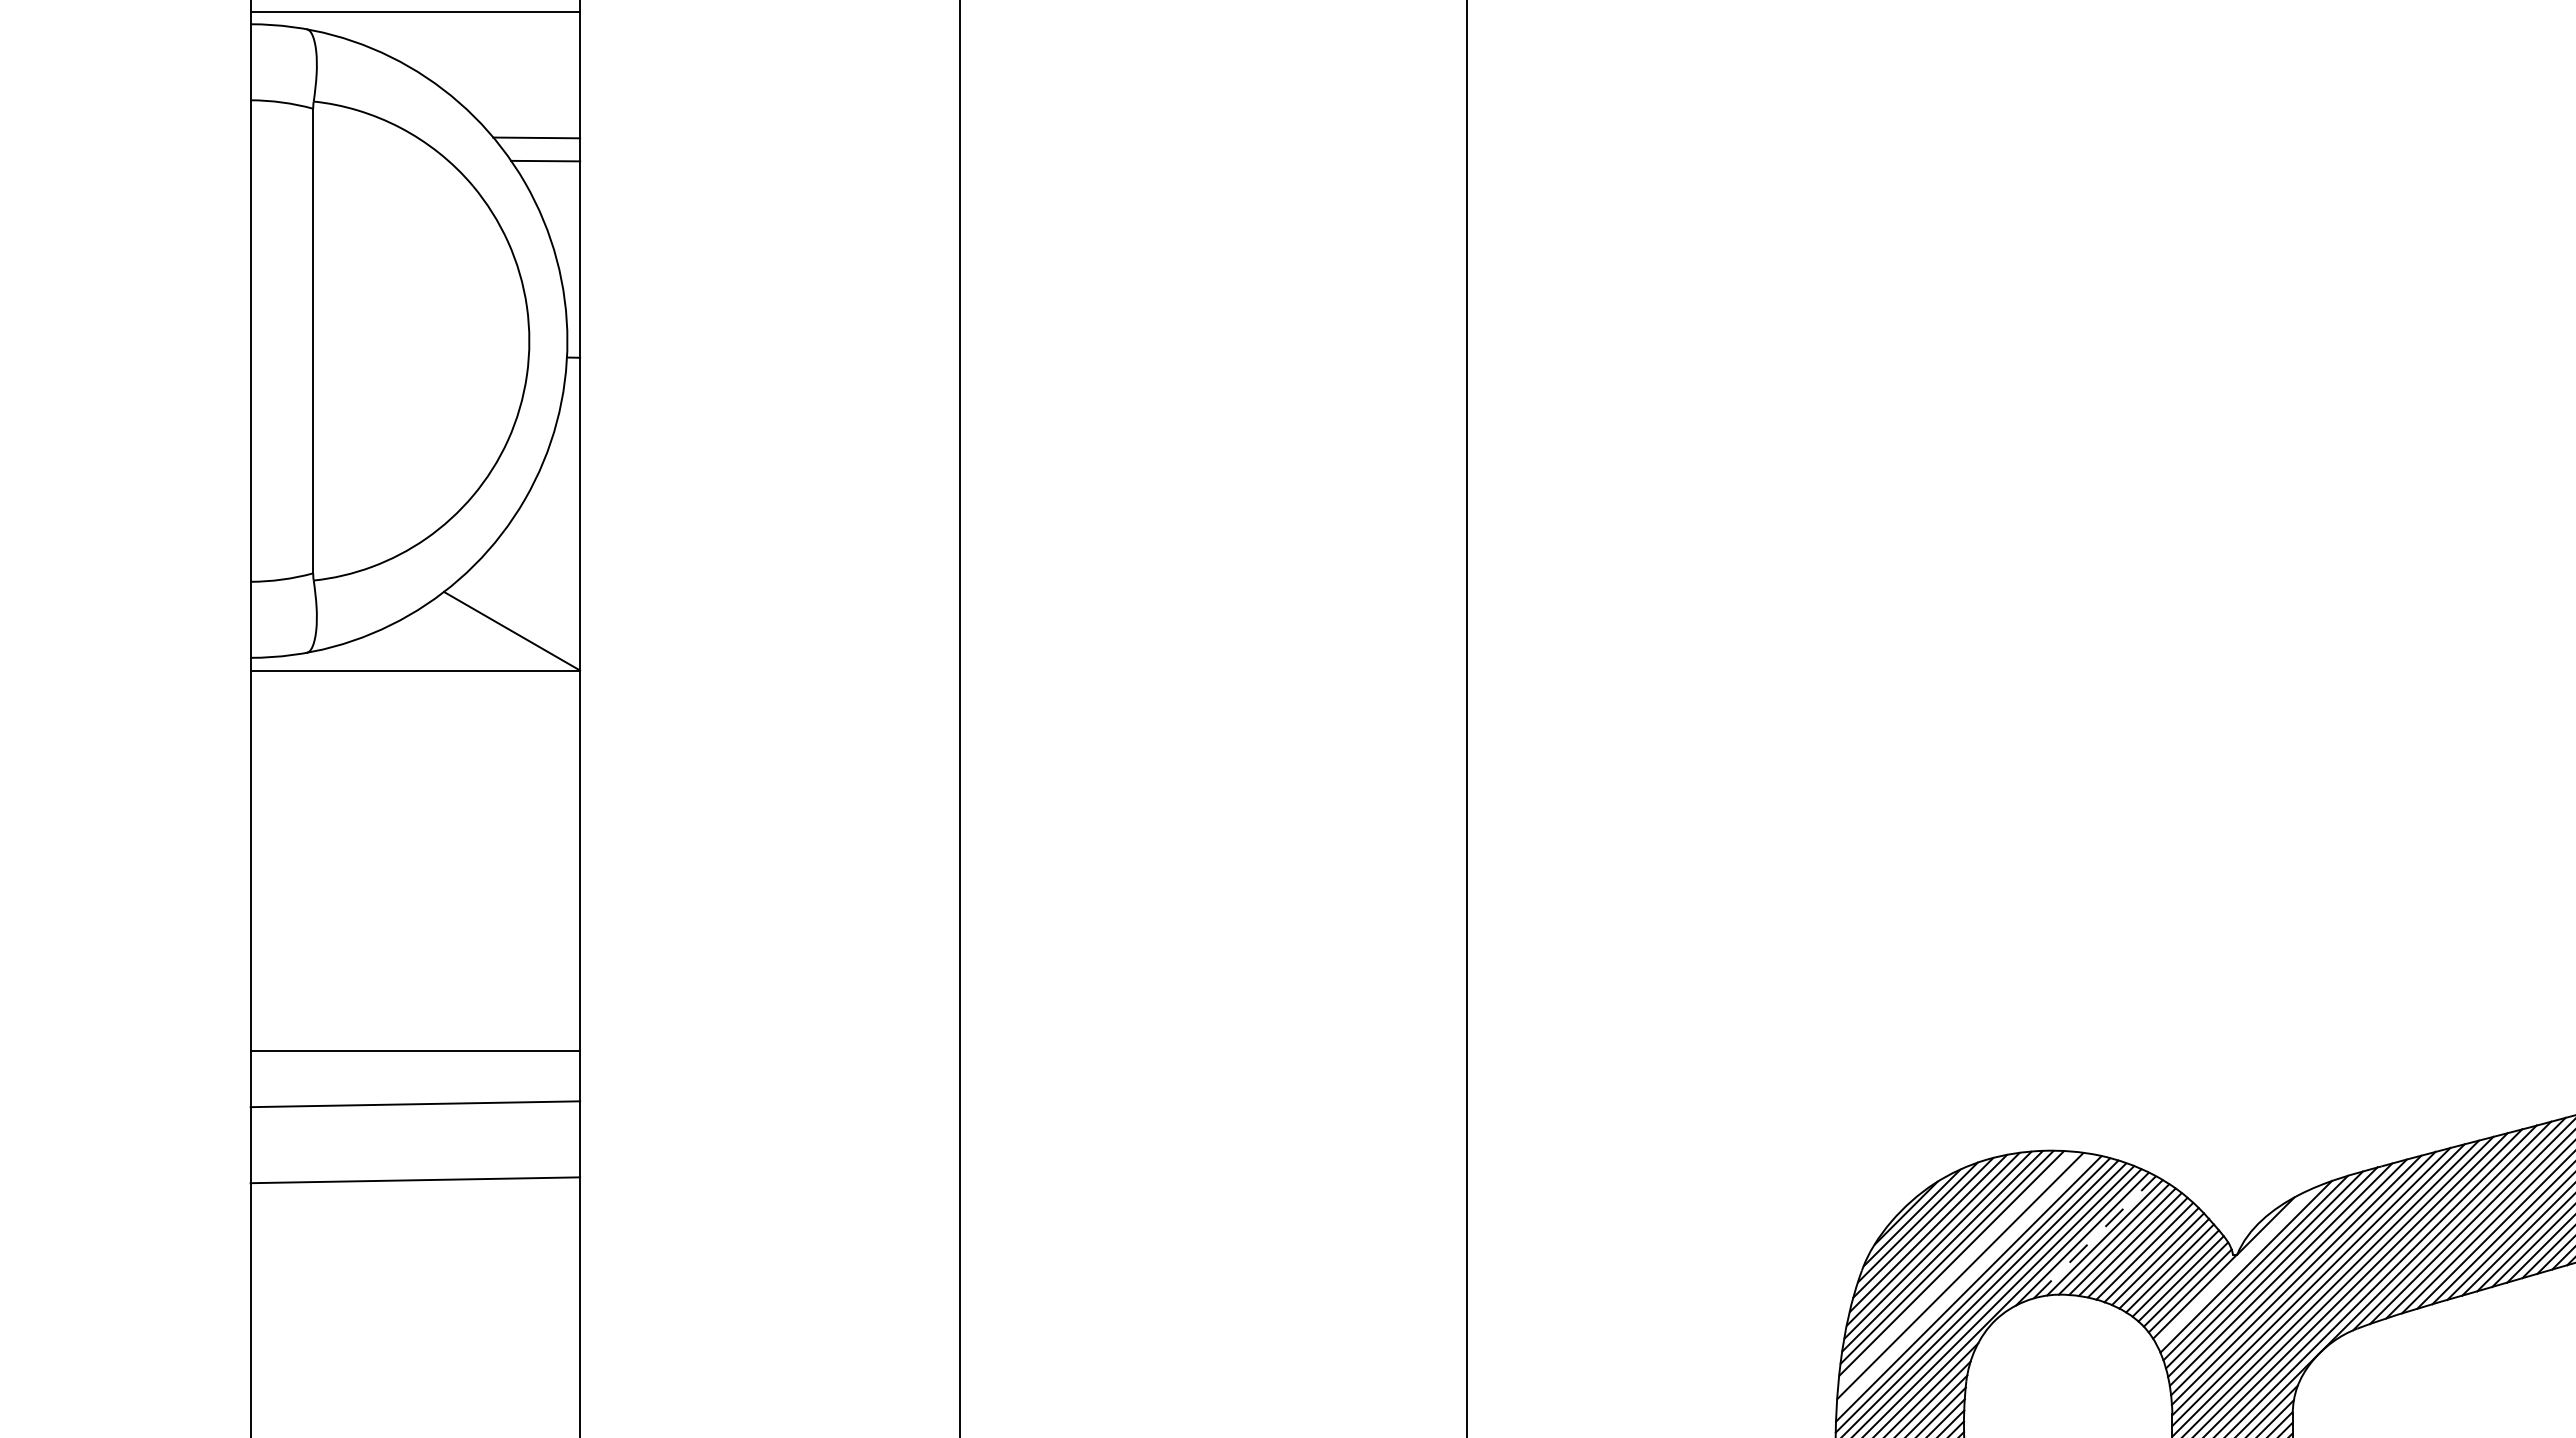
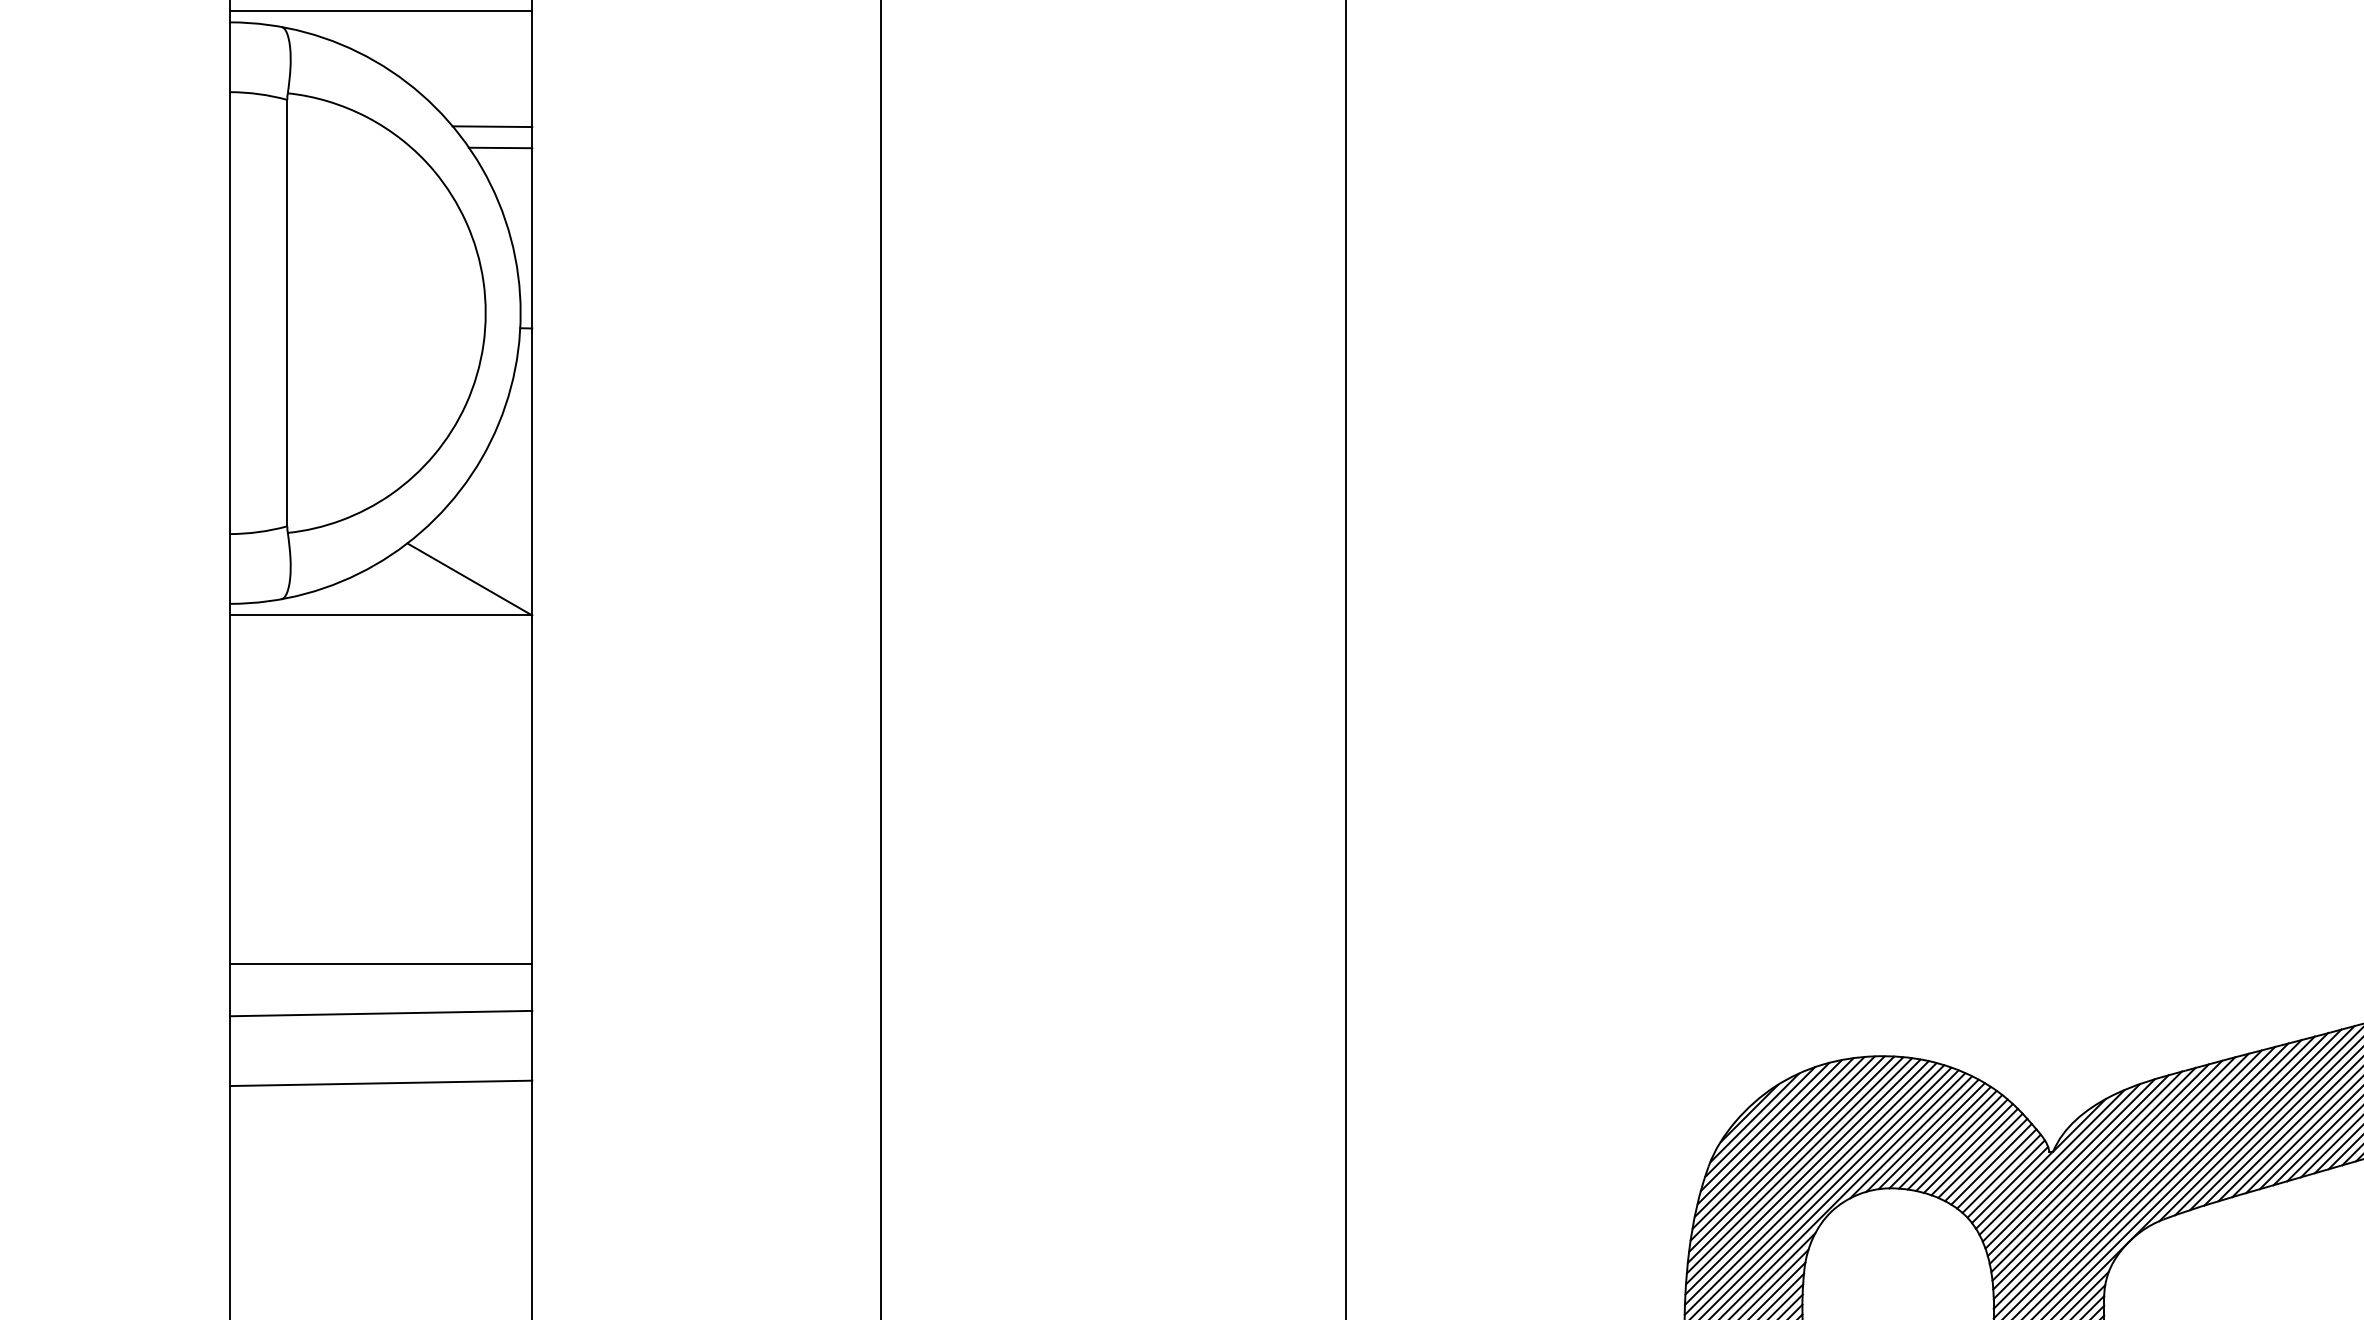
line: (2095, 1237) -> (1923, 1135), dashed -> solid
line: (2235, 1266) -> (2051, 1162), added
line: (1955, 1269) -> (1794, 1165), added
line: (1964, 1282) -> (1802, 1177), added

